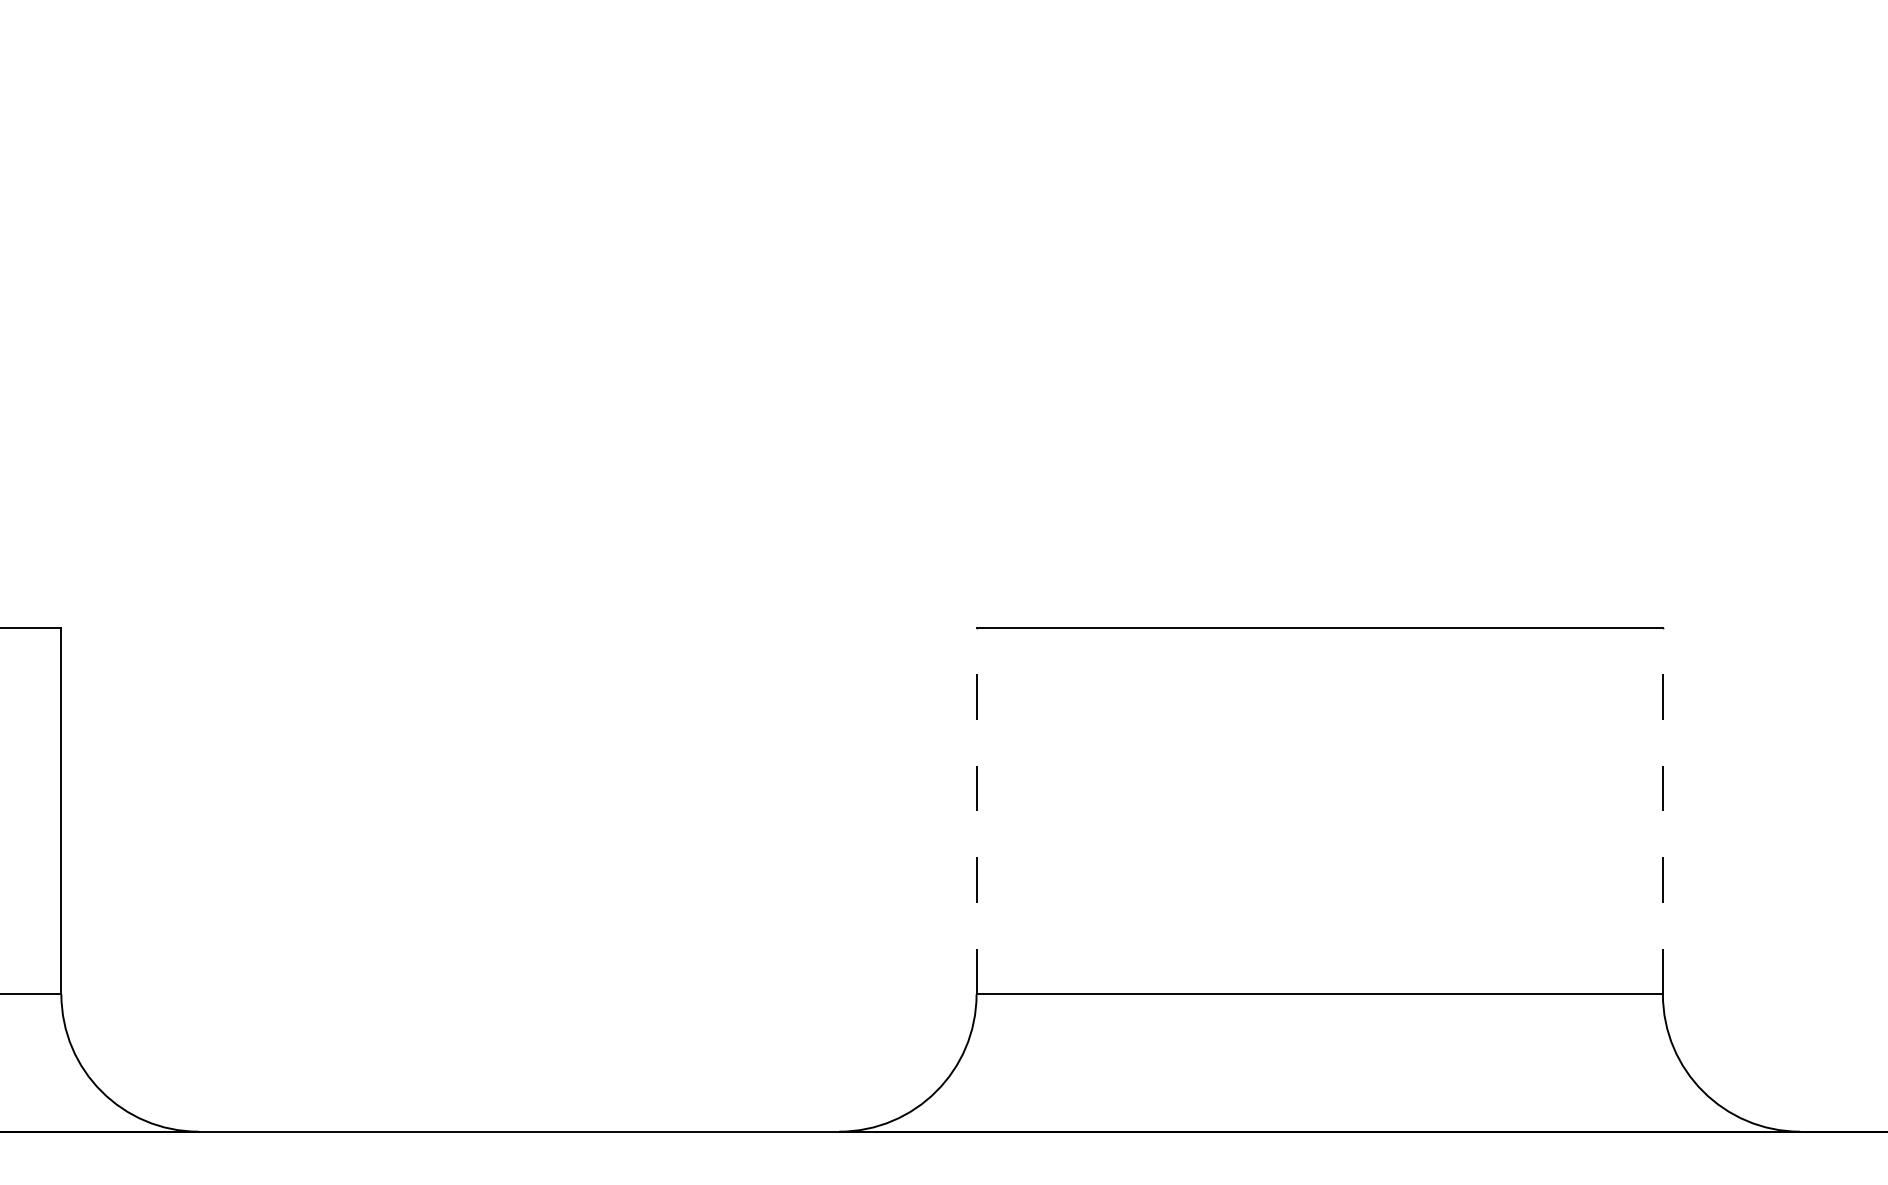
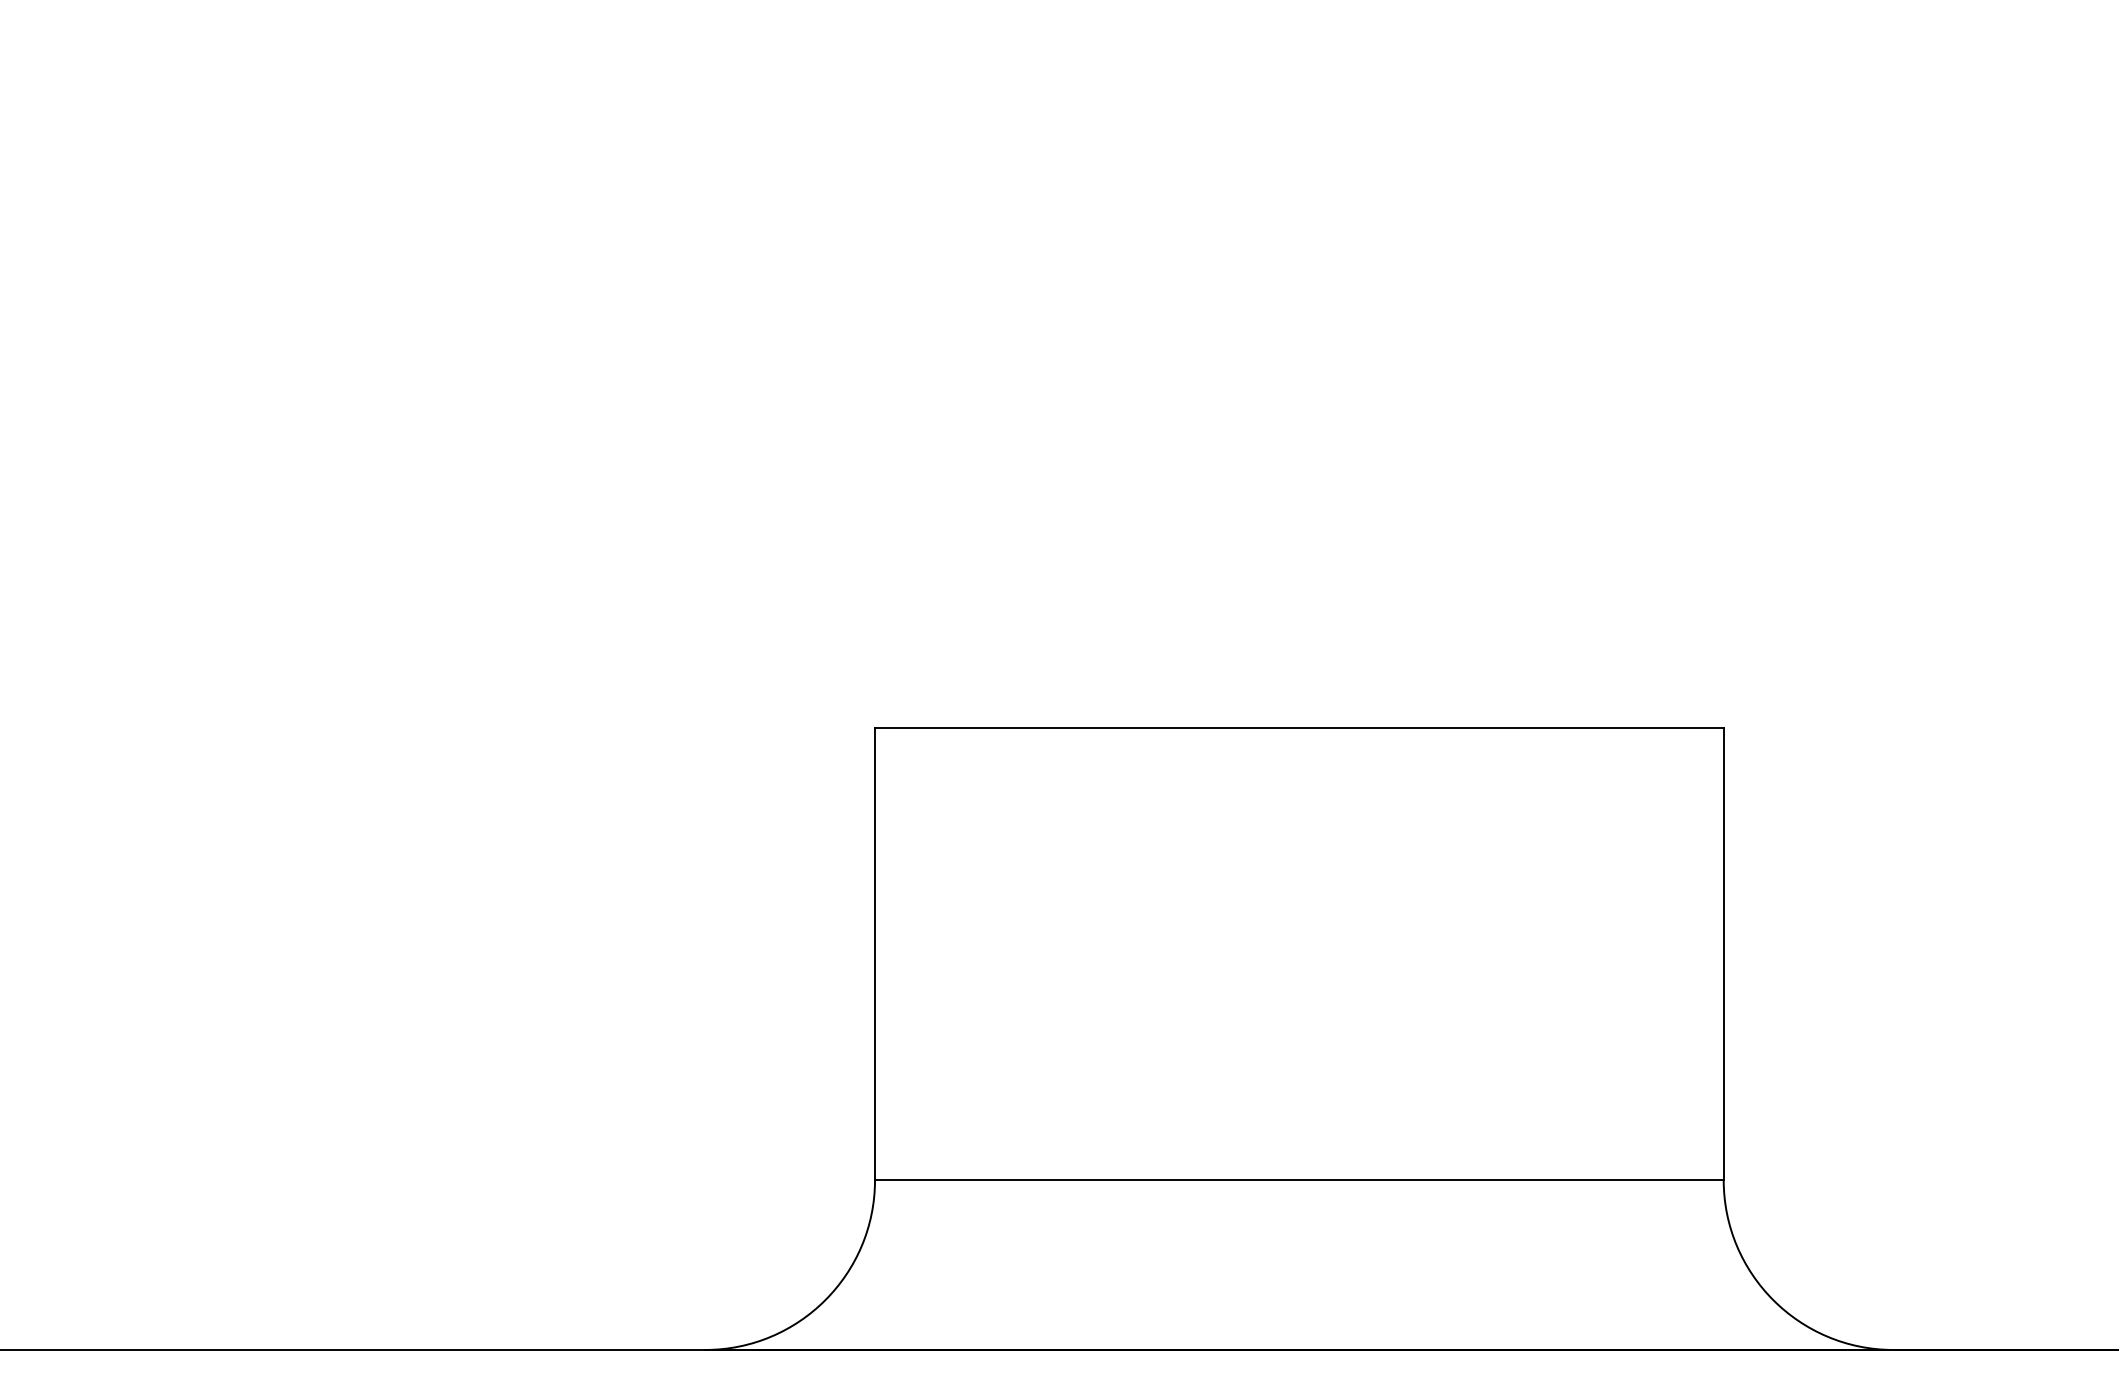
line: (976, 810) -> (874, 952), dashed -> solid
line: (1662, 810) -> (1723, 952), dashed -> solid

